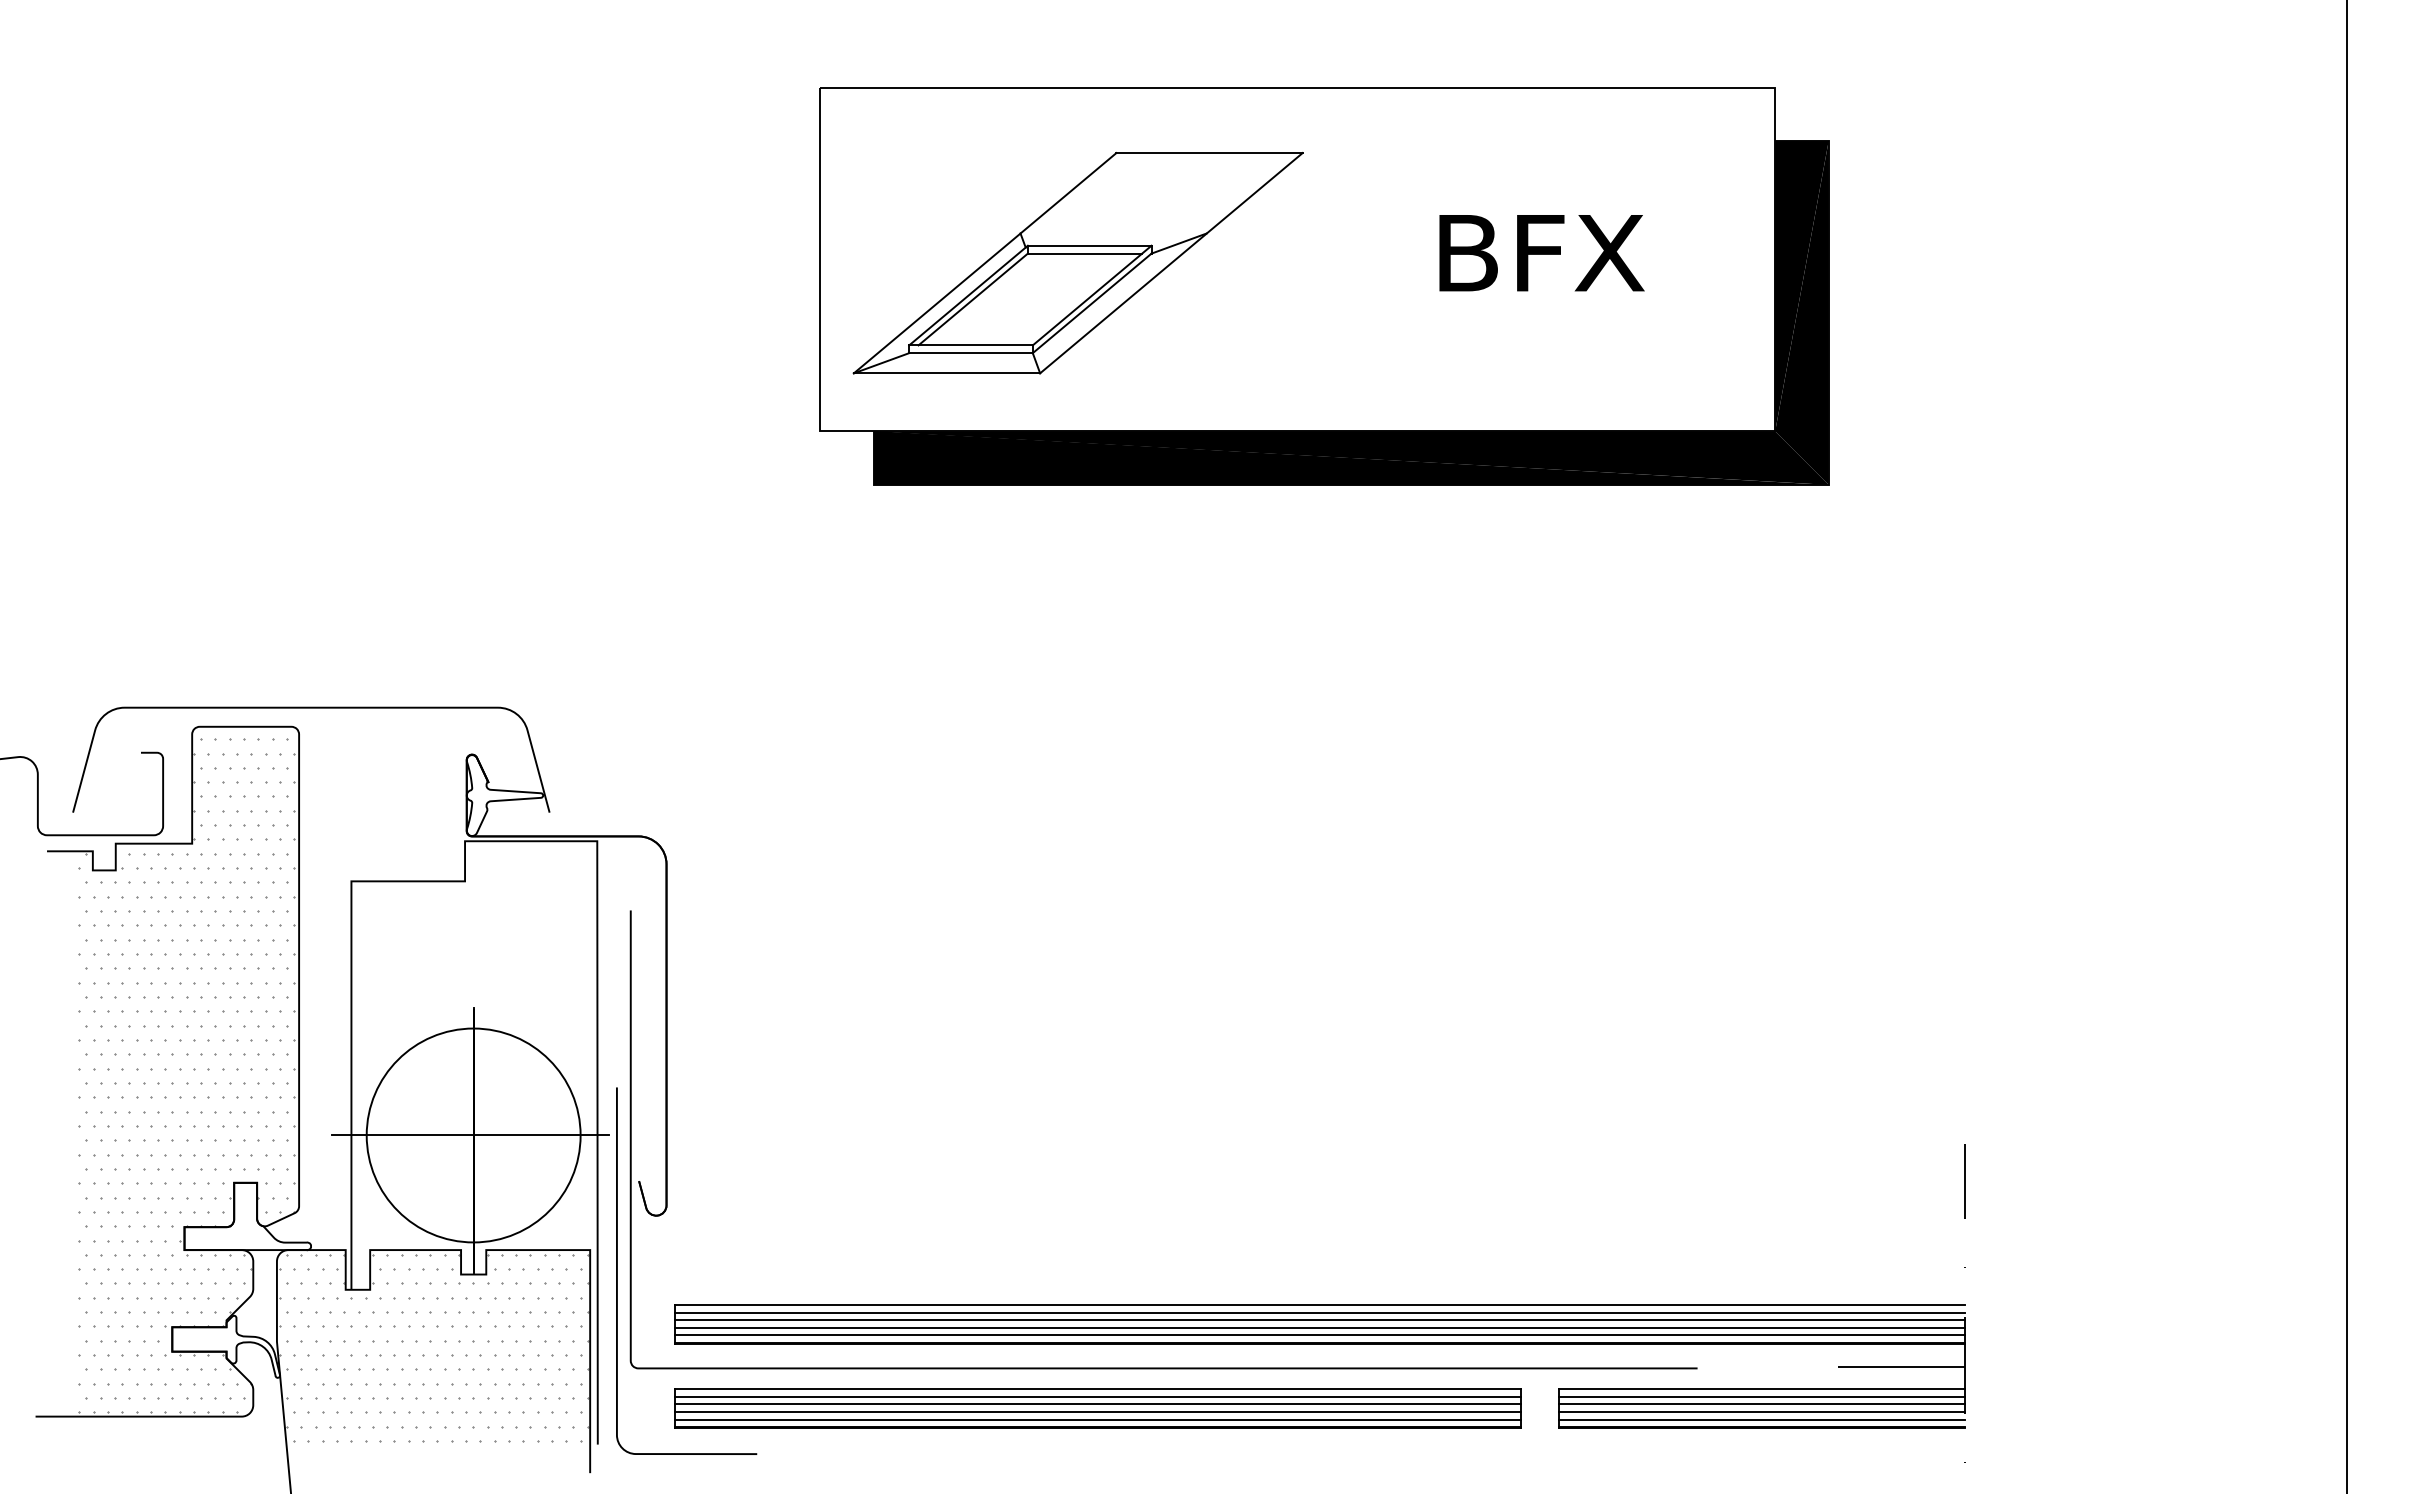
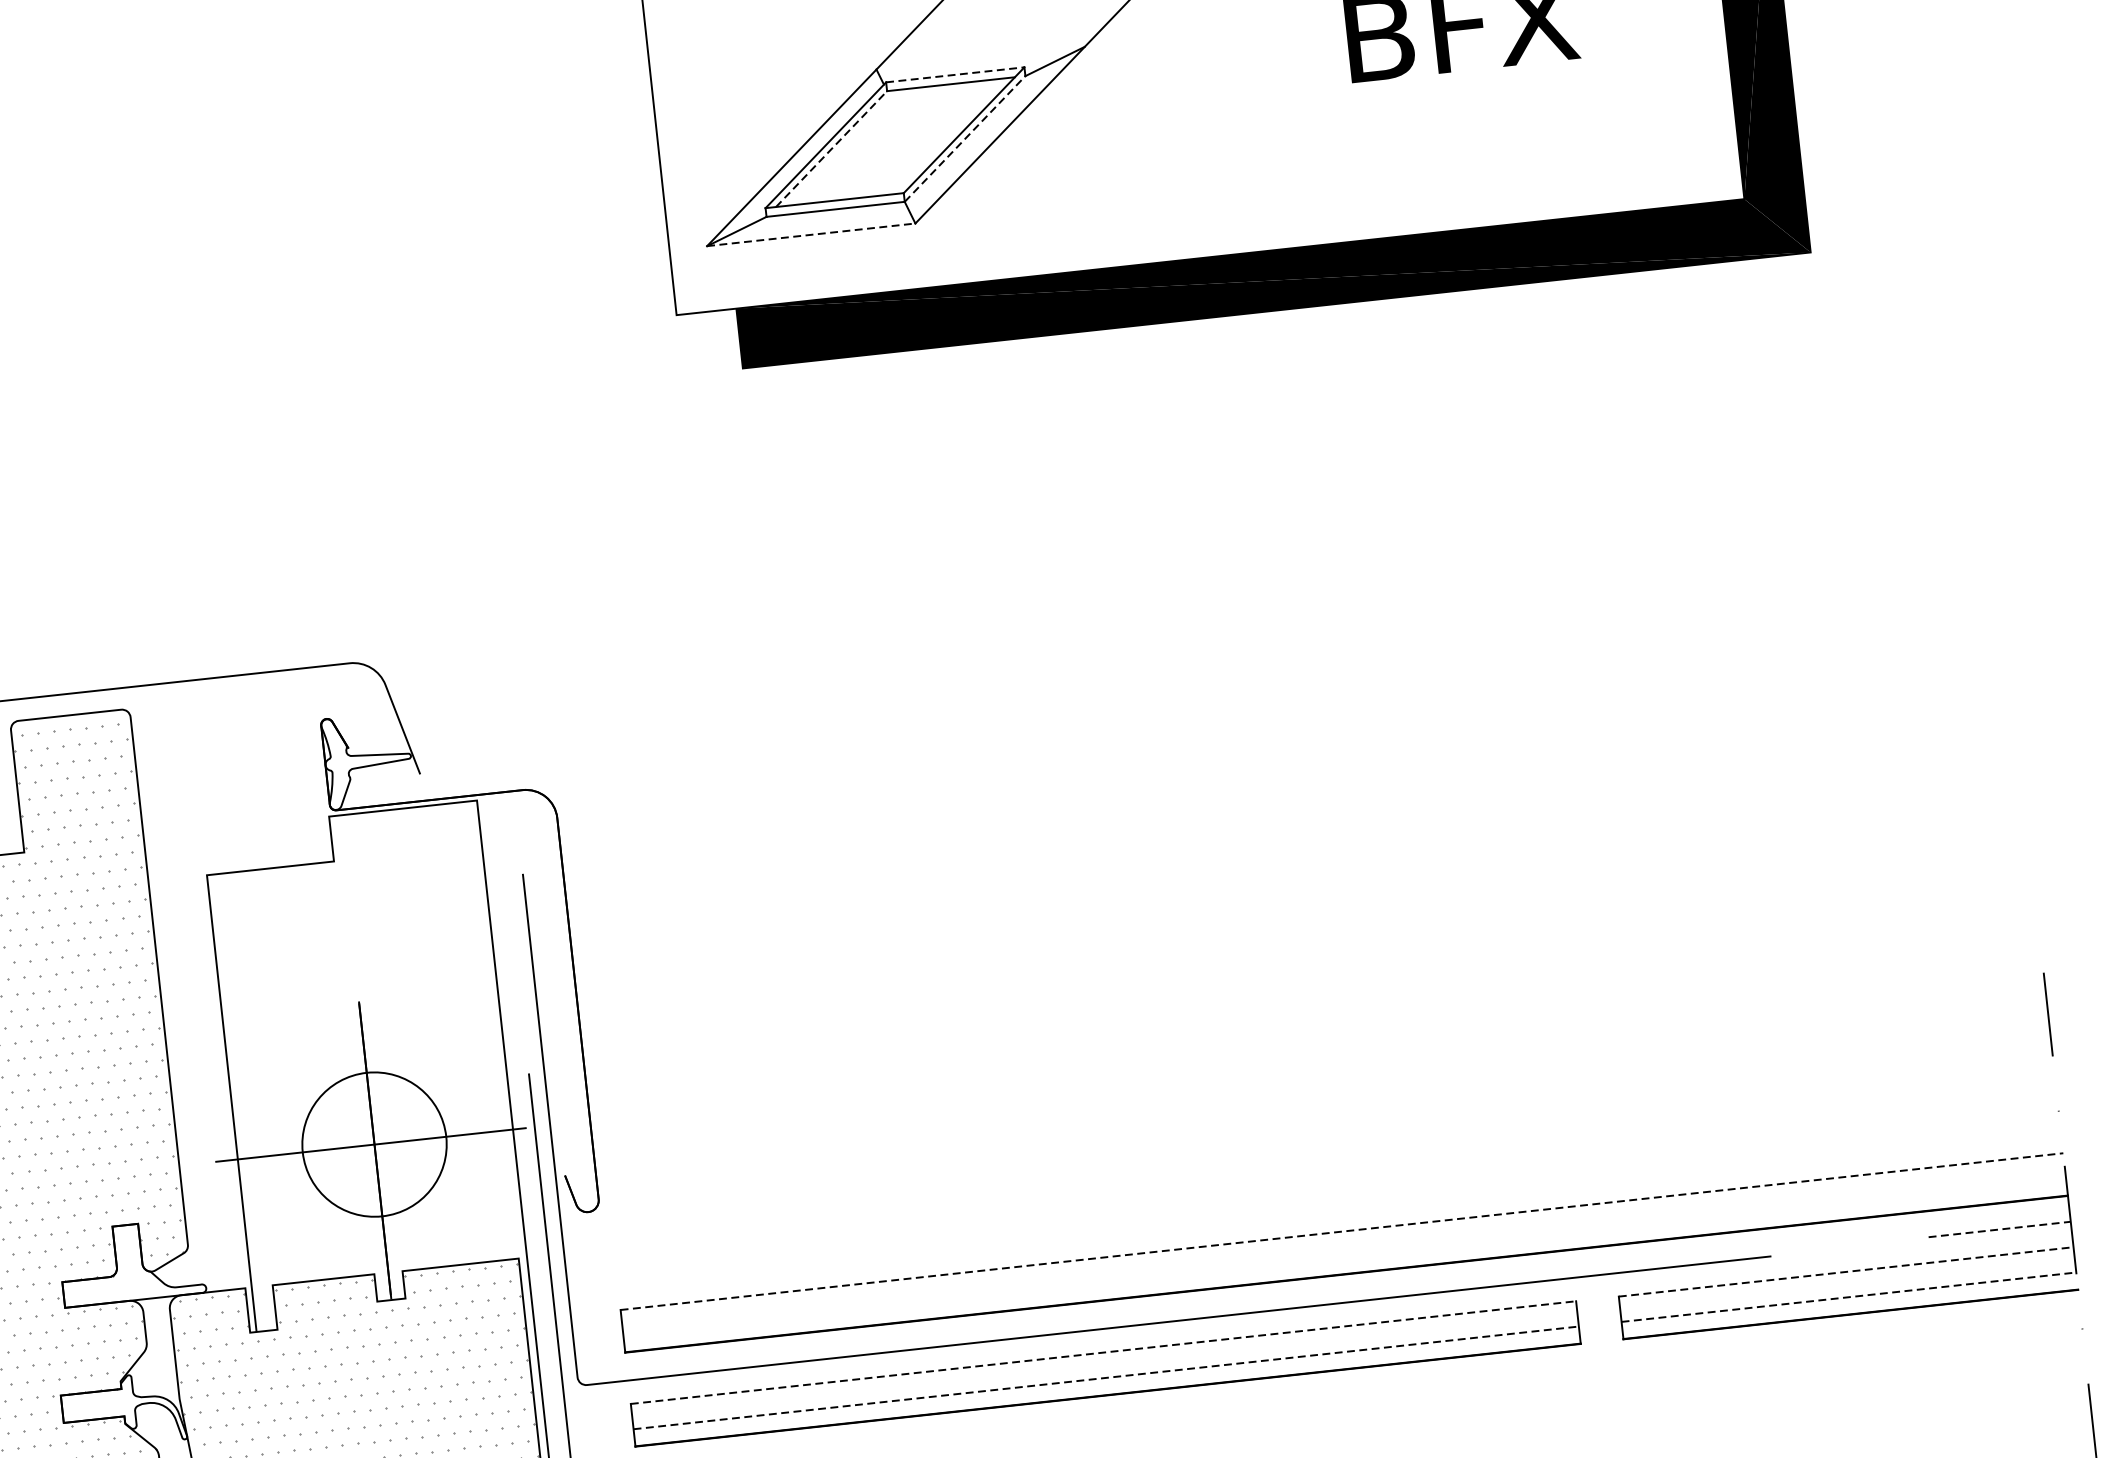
line: (1089, 245) -> (955, 74), solid -> dashed
line: (973, 299) -> (831, 149), solid -> dashed
line: (1092, 303) -> (965, 139), solid -> dashed
line: (947, 373) -> (811, 234), solid -> dashed
circle: (473, 1135) -> (374, 1144), size x0.6
line: (1320, 1305) -> (1342, 1231), solid -> dashed
line: (1320, 1312) -> (1342, 1239), removed
line: (1320, 1320) -> (1343, 1248), removed
line: (1320, 1327) -> (1344, 1256), removed
line: (1320, 1335) -> (1345, 1265), removed
line: (1901, 1366) -> (1999, 1229), solid -> dashed
line: (1097, 1389) -> (1102, 1352), solid -> dashed
line: (1762, 1389) -> (1846, 1272), solid -> dashed
line: (1097, 1396) -> (1103, 1360), removed
line: (1761, 1396) -> (1846, 1280), removed
line: (1097, 1404) -> (1104, 1369), removed
line: (1761, 1404) -> (1847, 1288), removed
line: (1097, 1411) -> (1105, 1377), solid -> dashed
line: (1762, 1411) -> (1849, 1296), solid -> dashed
line: (1097, 1419) -> (1106, 1386), removed
line: (1761, 1419) -> (1849, 1305), removed

